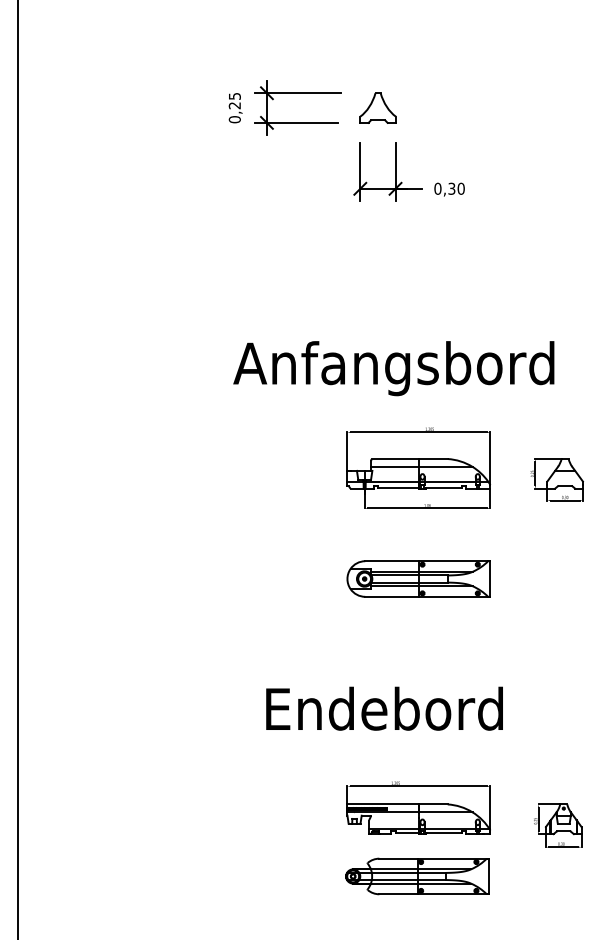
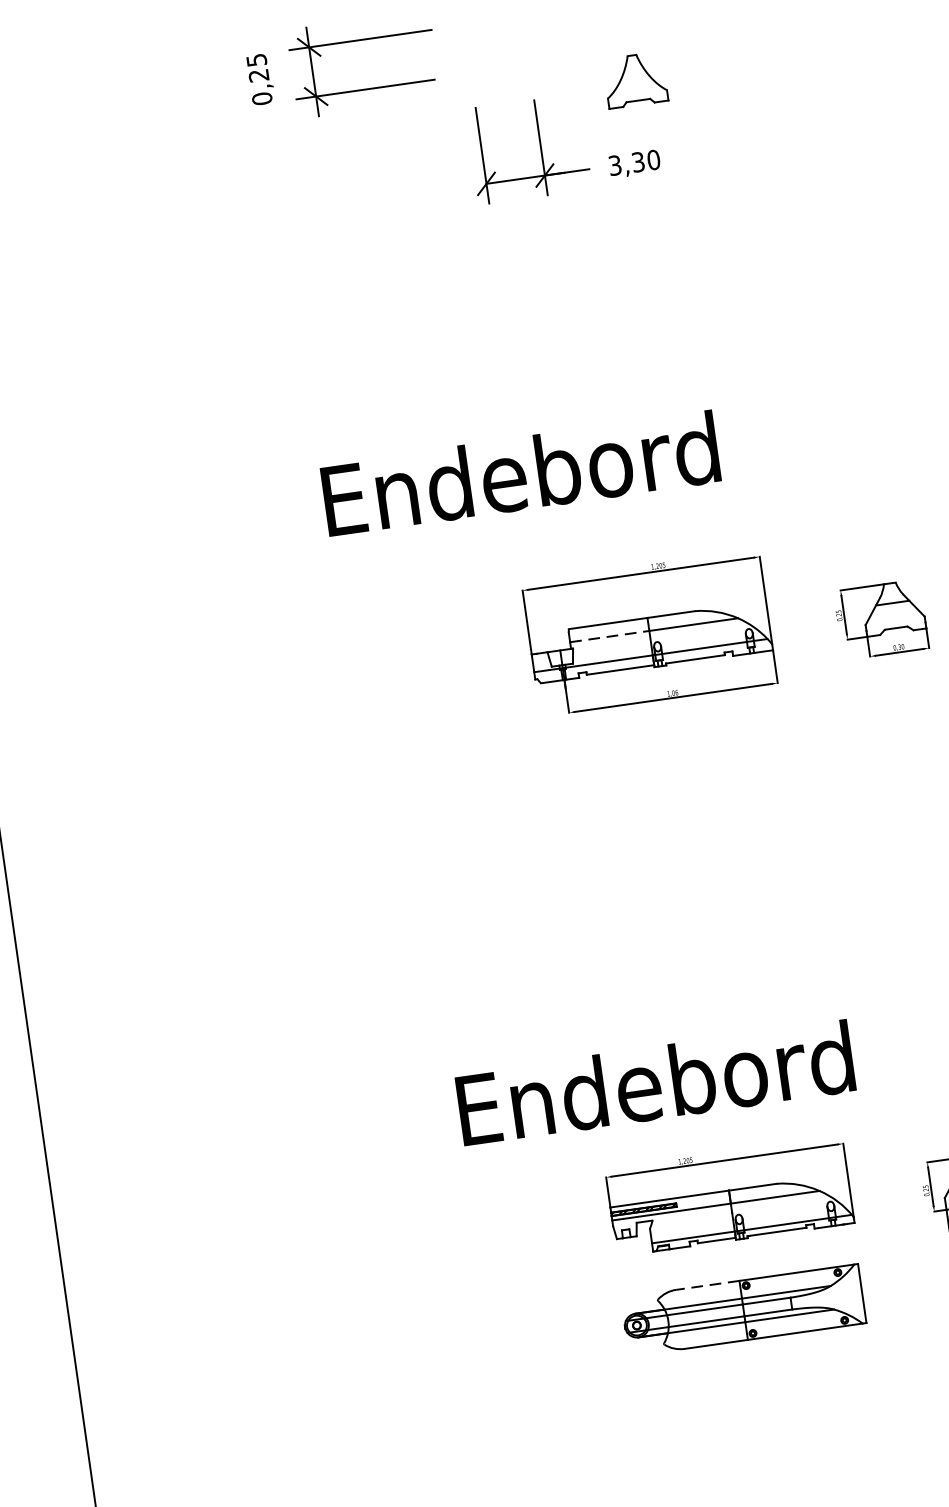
part: (377, 107) -> (634, 79), moved
text: (437, 188) -> (614, 165), 0,30 -> 3,30
text: (393, 368) -> (583, 473), Anfangsbord -> Endebord
line: (395, 466) -> (610, 635), solid -> dashed
part: (418, 578) -> (674, 816), removed
text: (384, 708) -> (655, 1082), moved
line: (397, 858) -> (706, 1285), solid -> dashed

